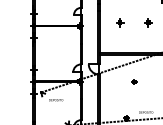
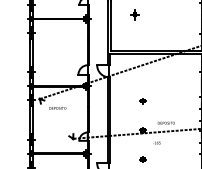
part: (147, 22) -> (168, 14), removed
part: (133, 82) -> (142, 101), moved

